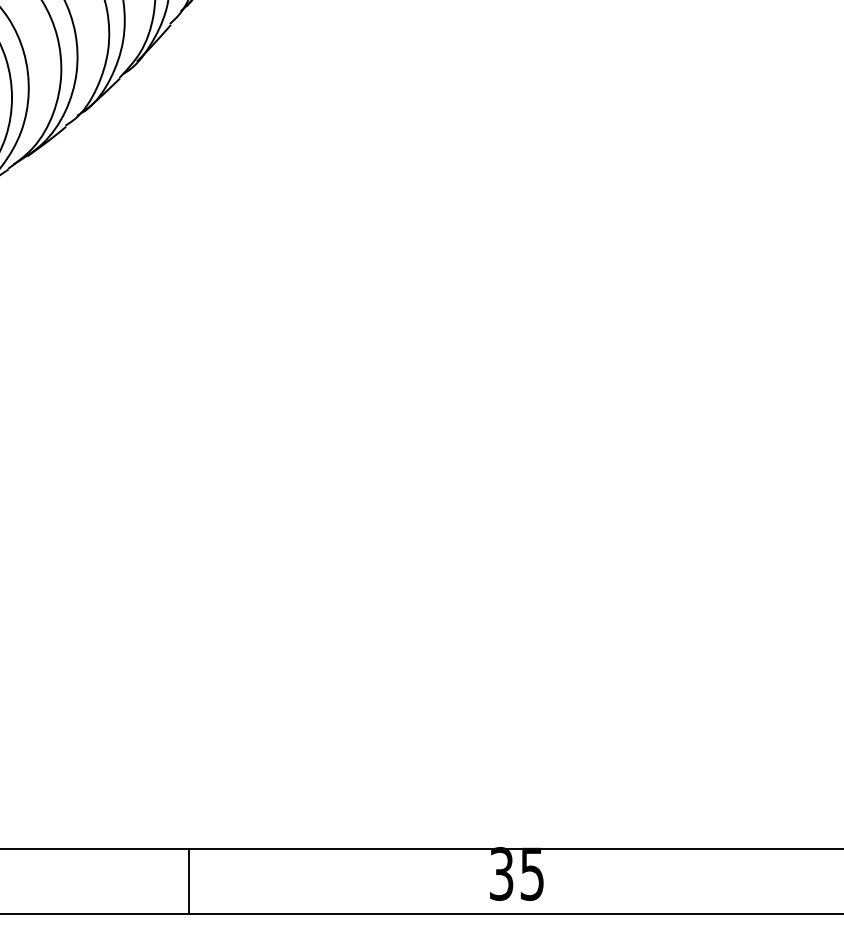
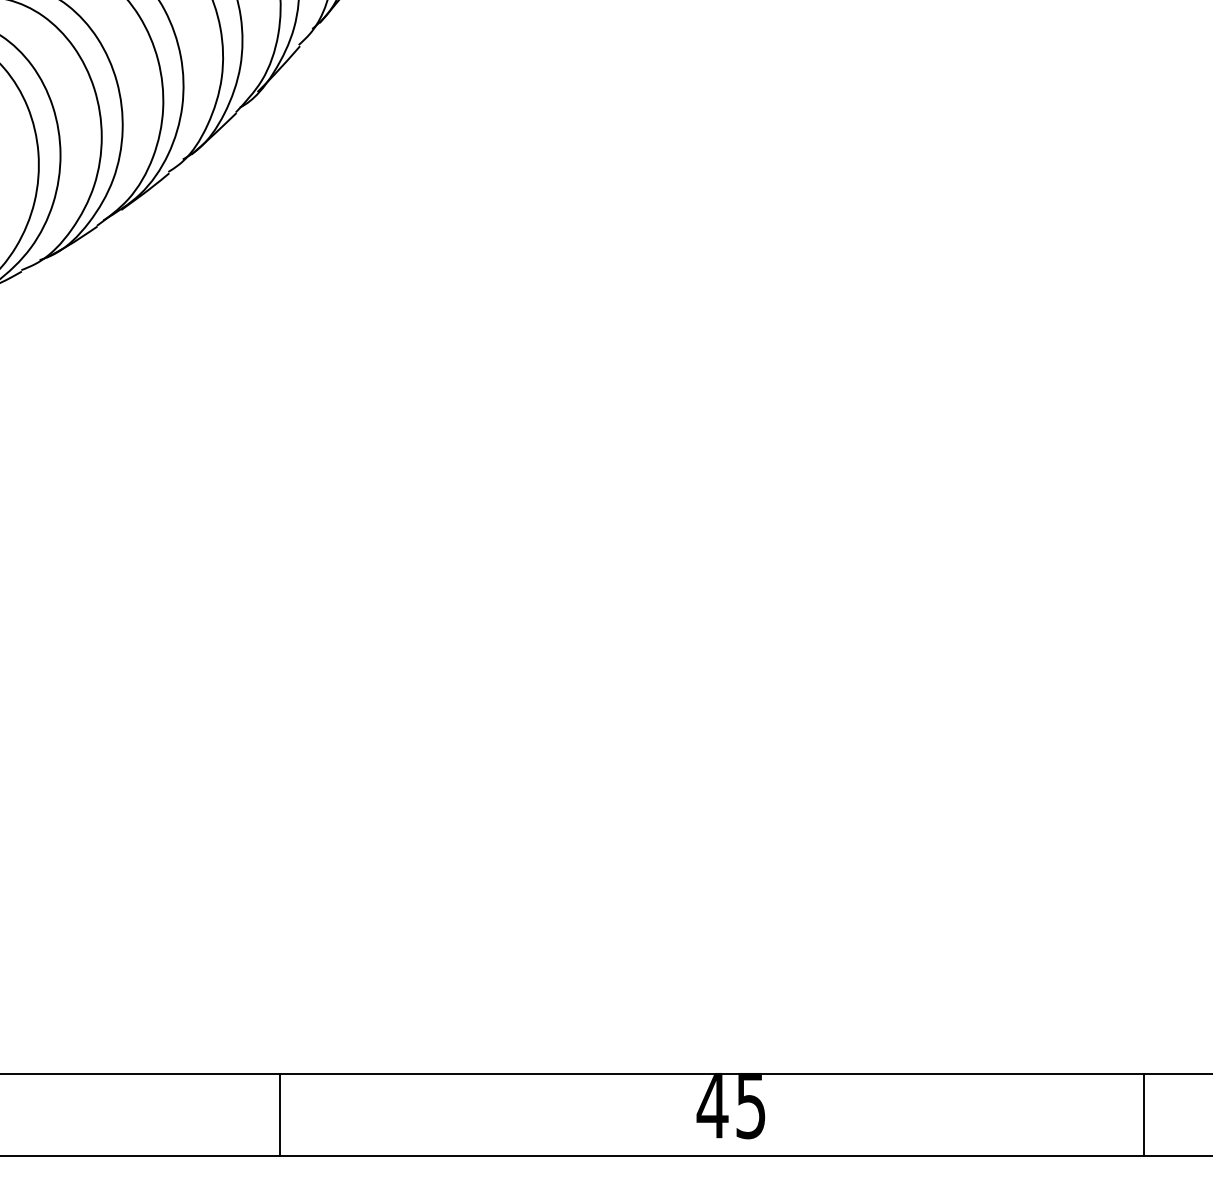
text: (501, 873) -> (712, 1105), 35 -> 45
line: (188, 881) -> (279, 1114), moved

